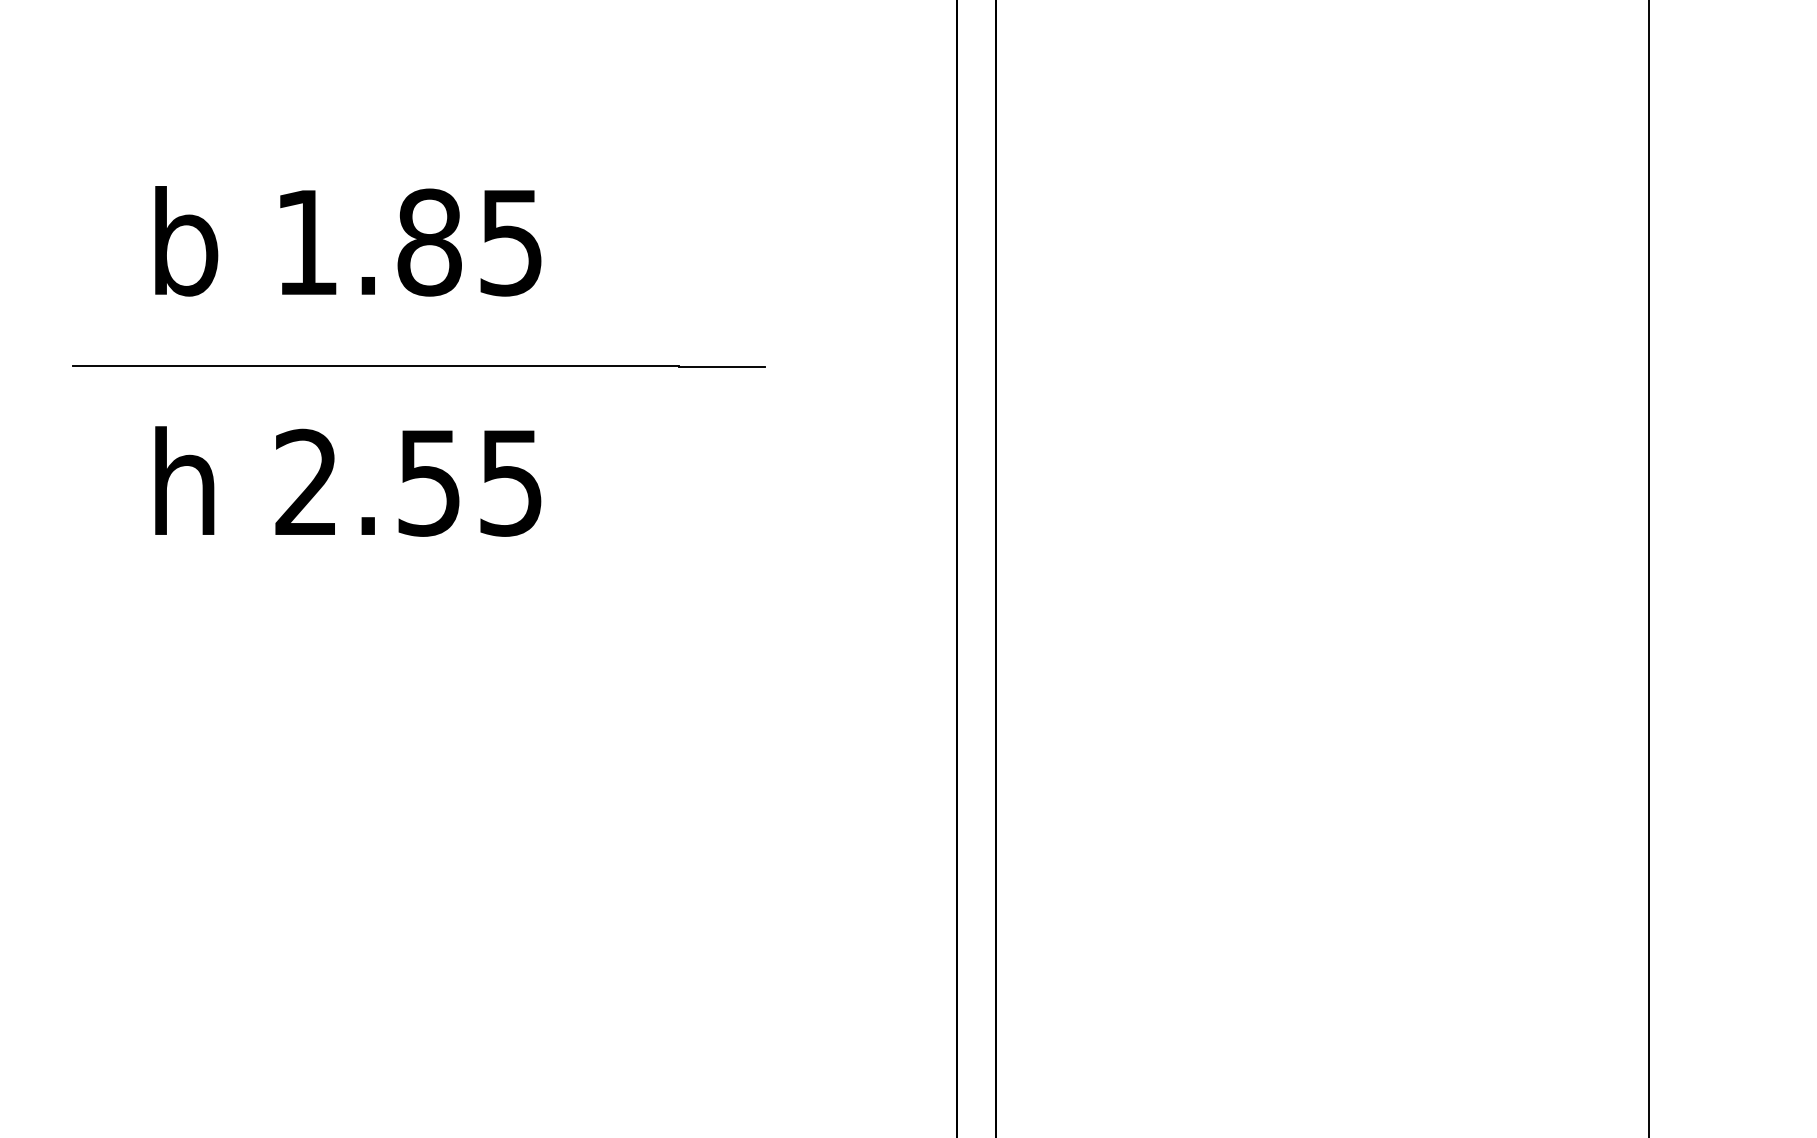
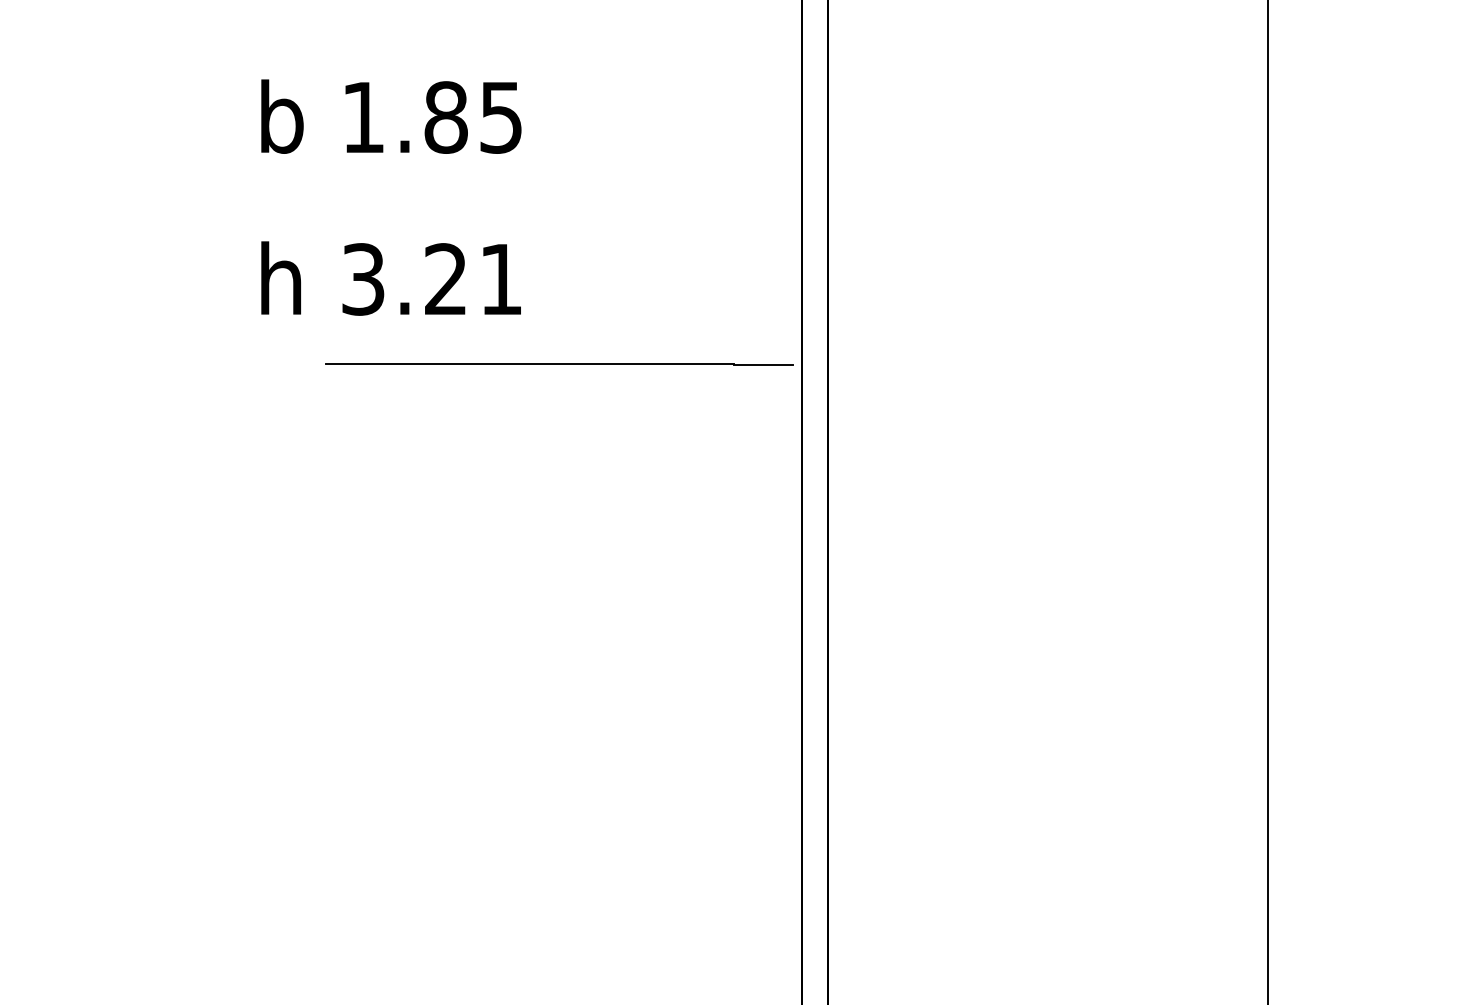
line: (419, 365) -> (559, 364), moved
text: (407, 482) -> (431, 279), 2.55 -> 3.21

